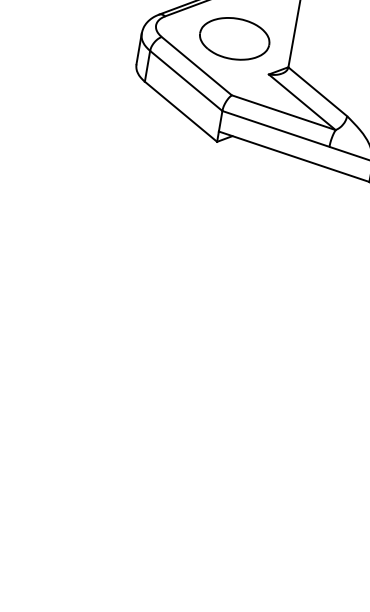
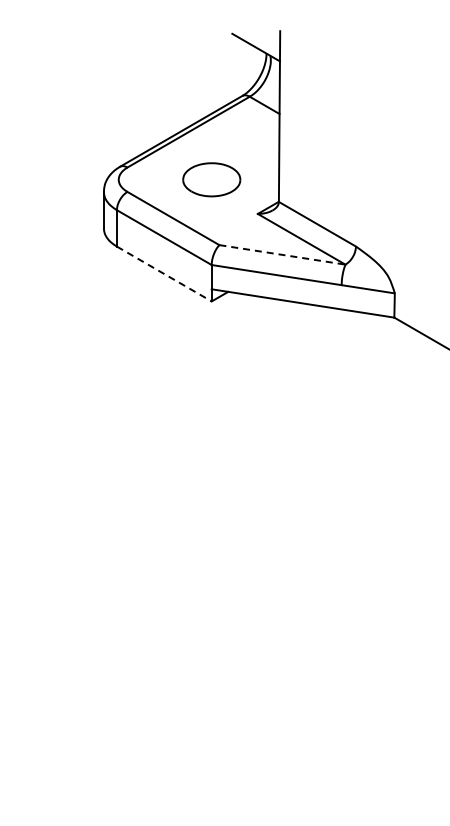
part: (234, 38) -> (211, 179), size x0.7
line: (181, 112) -> (164, 274), solid -> dashed
line: (283, 112) -> (282, 254), solid -> dashed

